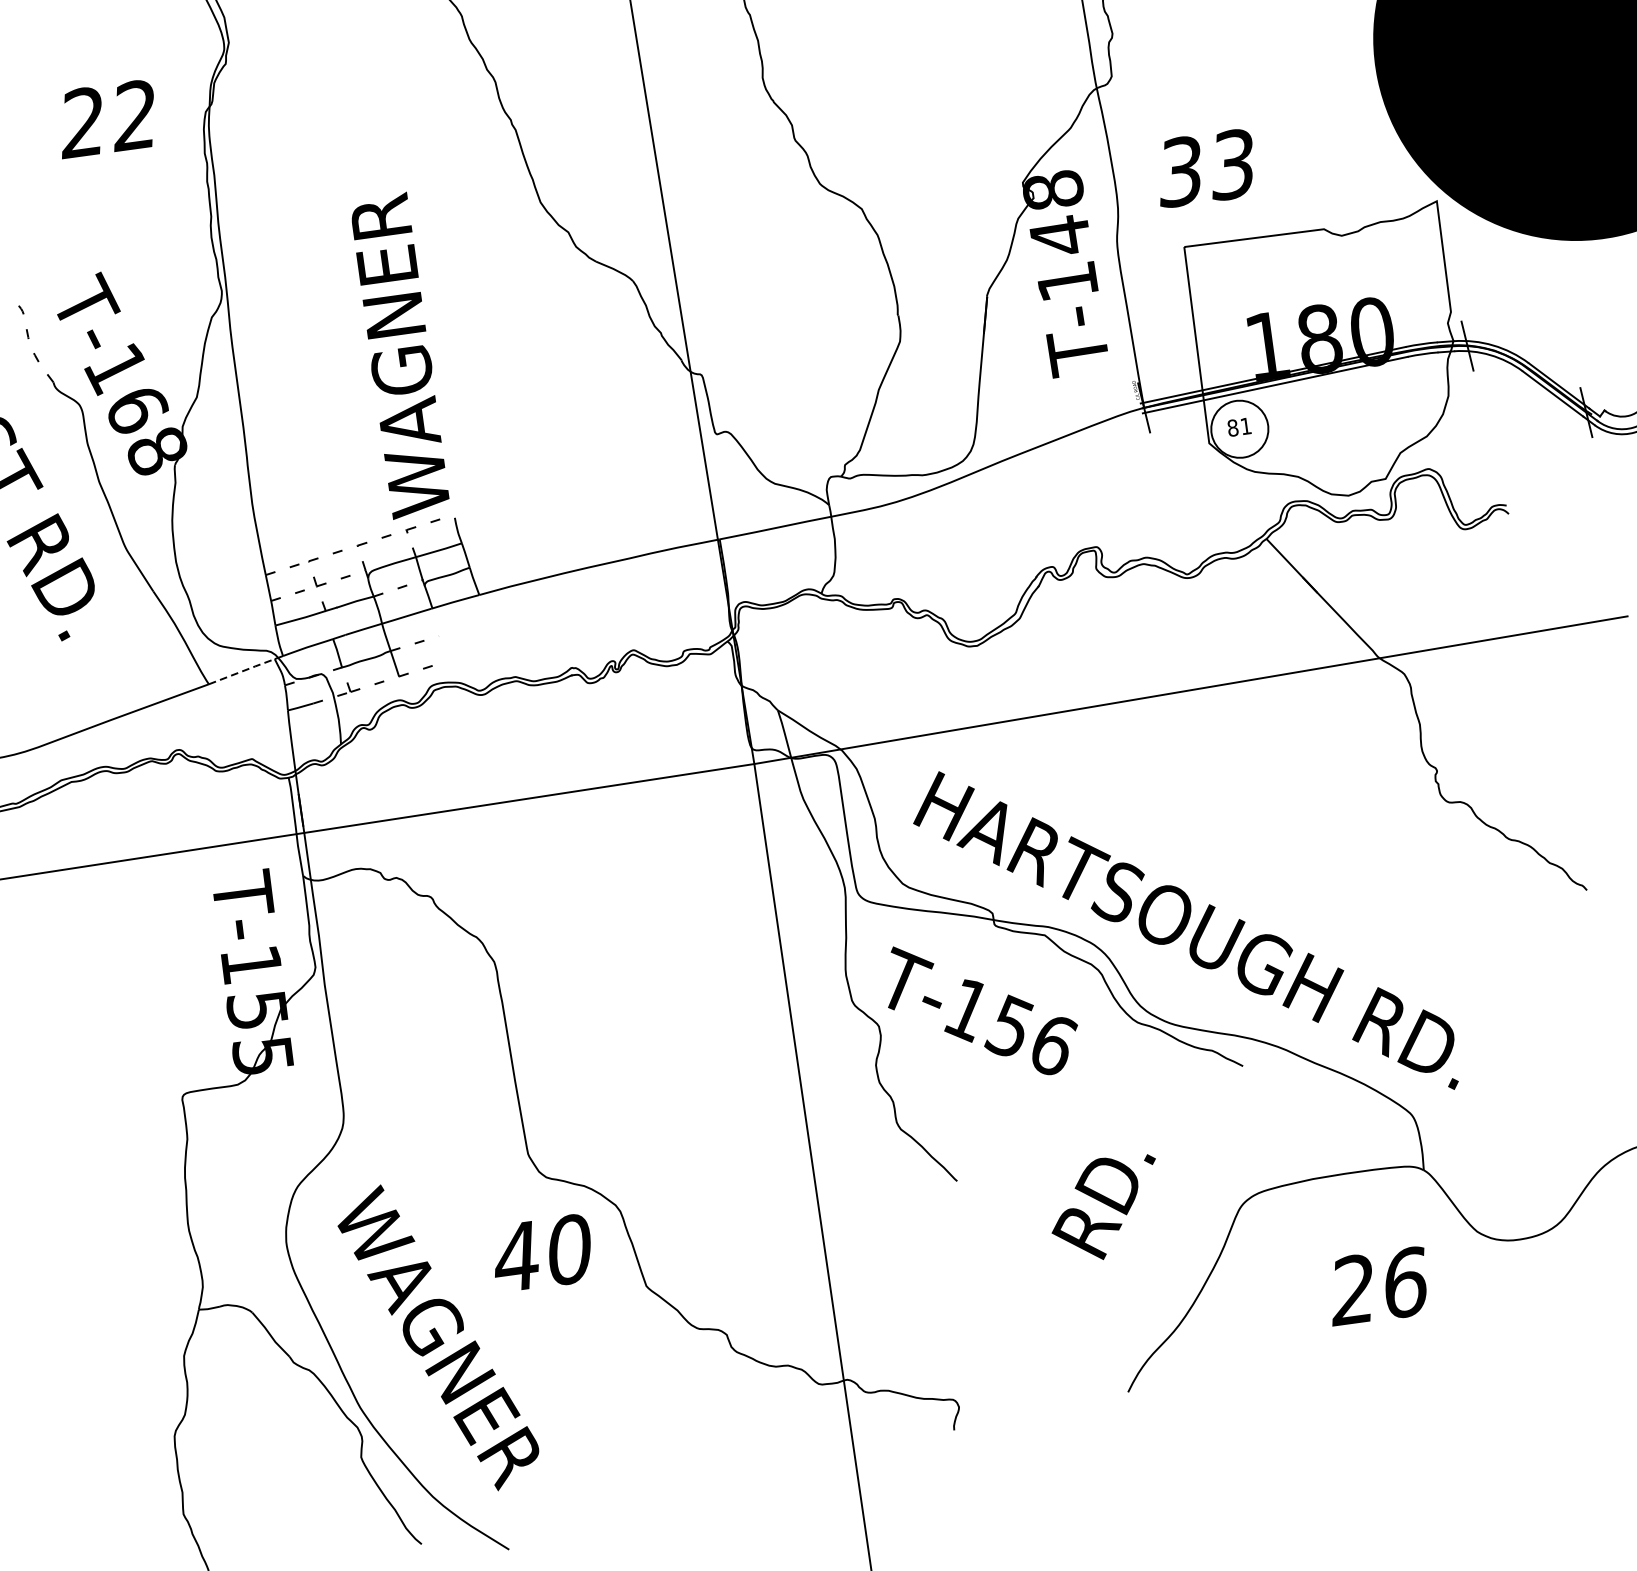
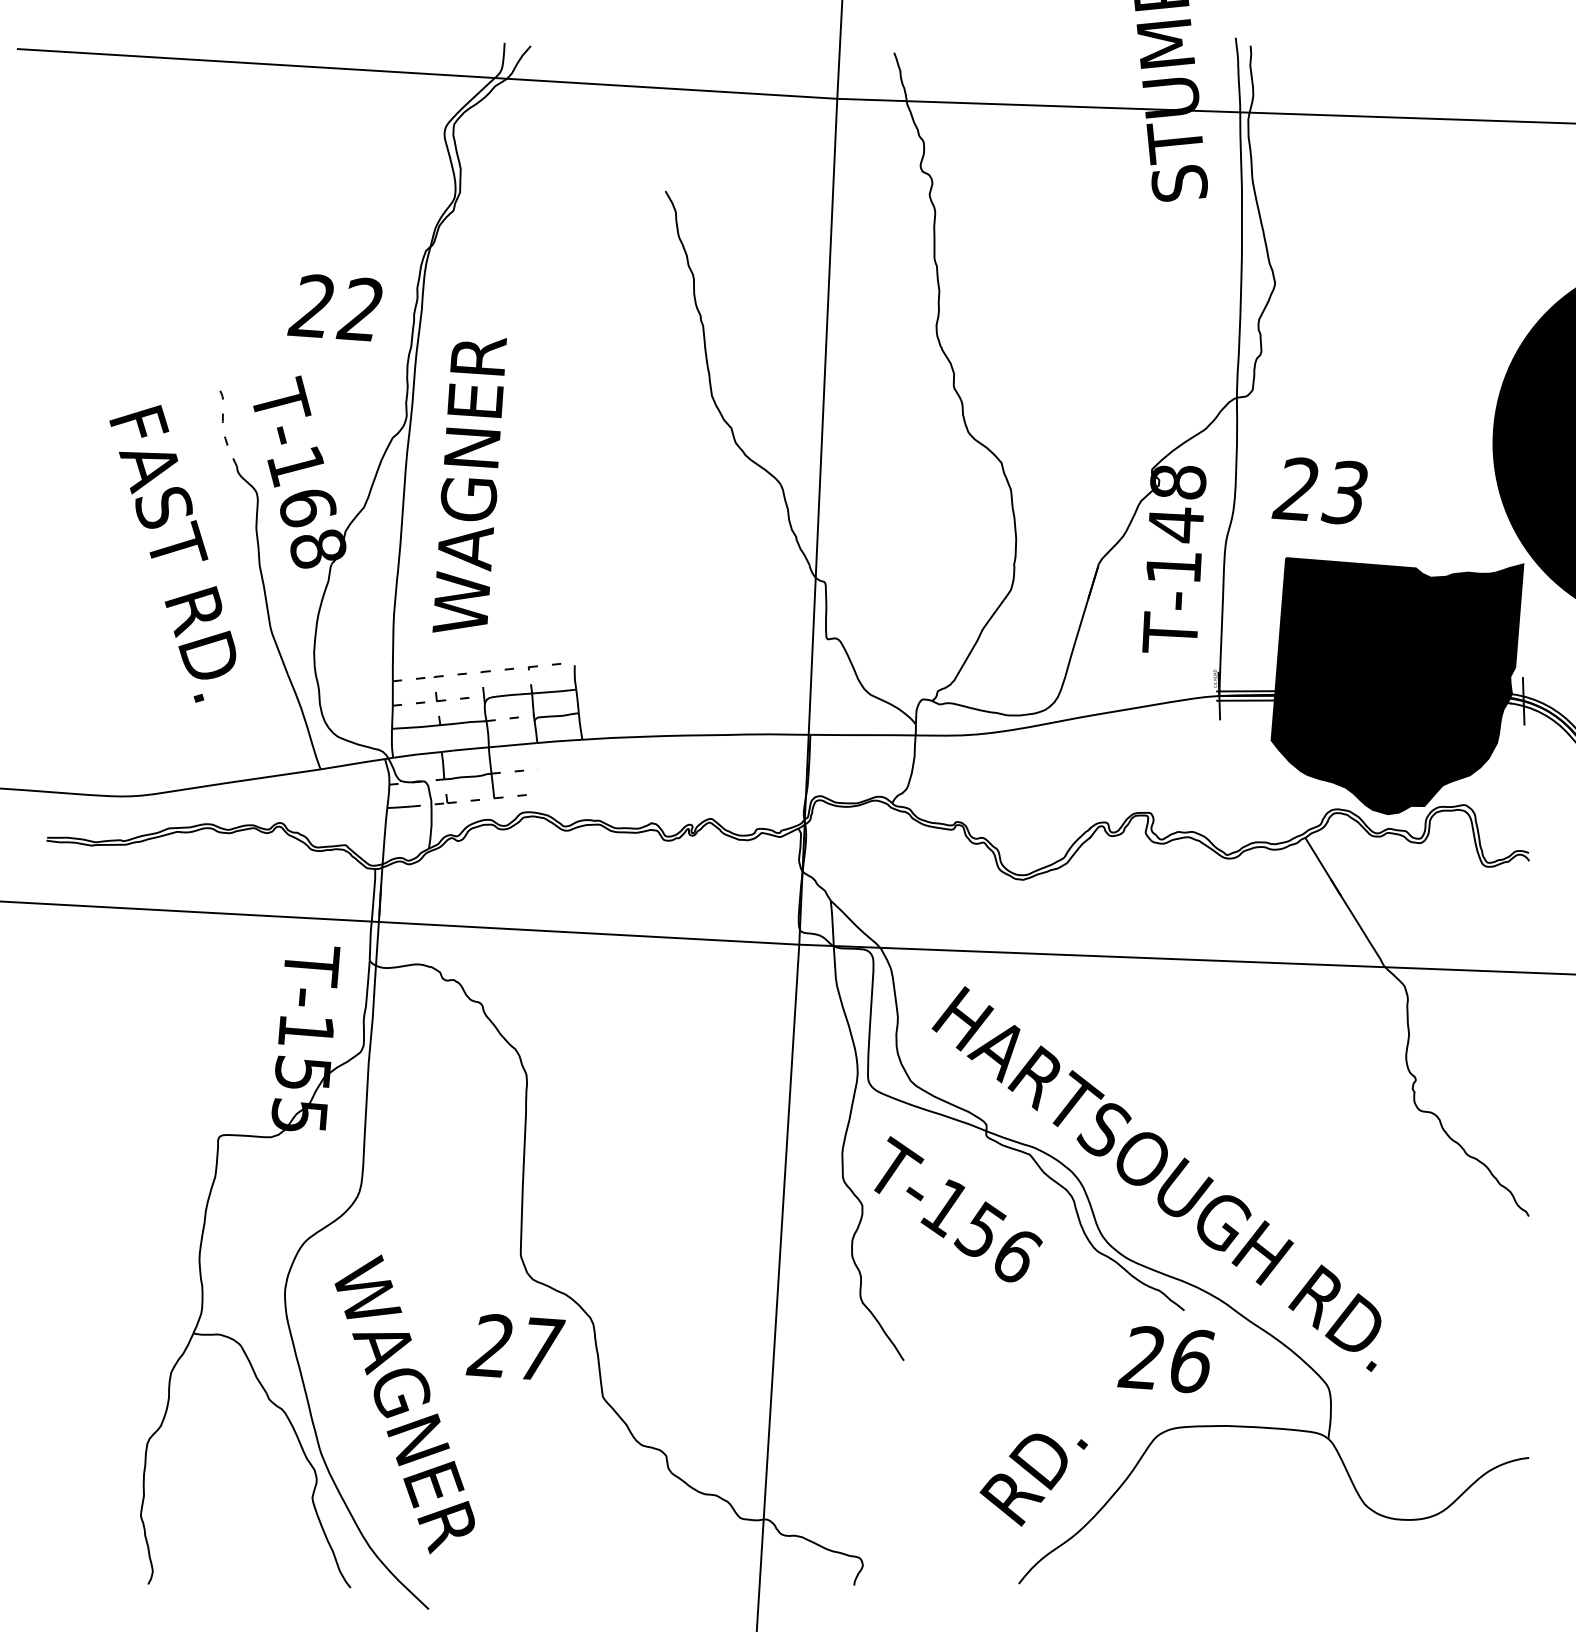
text: (106, 119) -> (334, 307), moved
text: (1177, 171) -> (1294, 488), 33 -> 23
text: (399, 356) -> (469, 485), moved
fill: (1330, 358) -> (1397, 686), added
line: (243, 670) -> (354, 763), dashed -> solid
text: (1105, 1207) -> (1033, 1479), moved
text: (543, 1253) -> (515, 1347), 40 -> 27
text: (1377, 1286) -> (1165, 1359), moved

